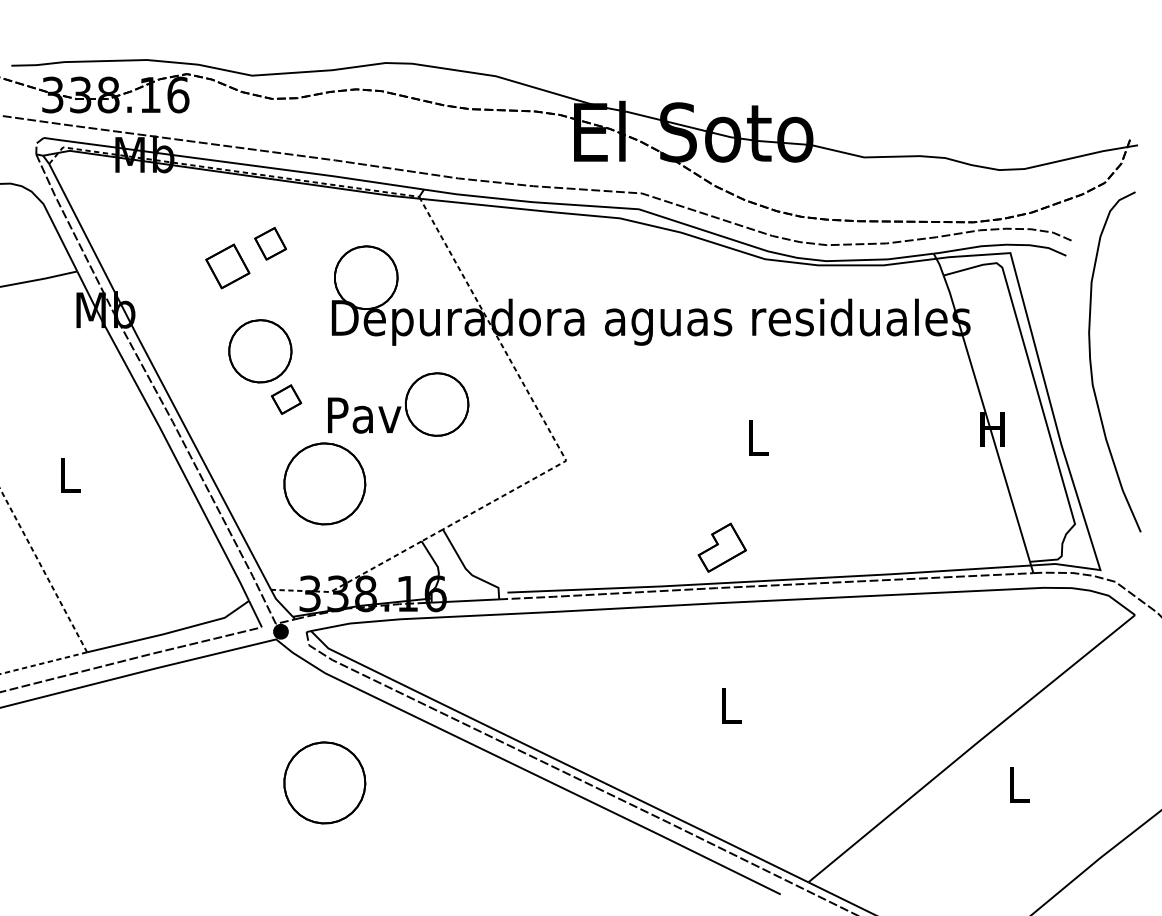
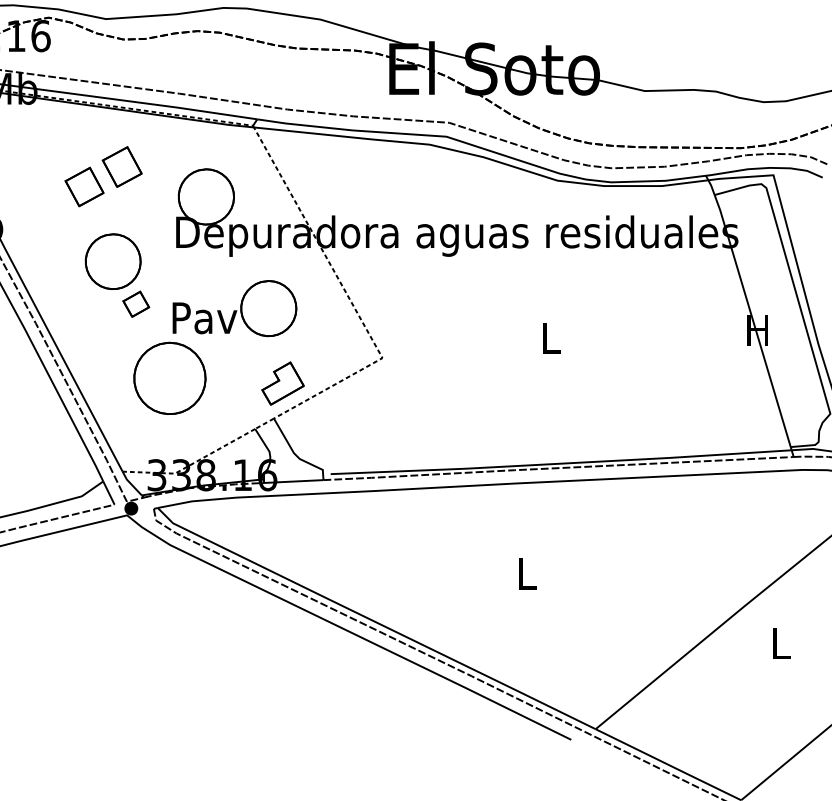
part: (270, 243) -> (122, 166), size x1.43
part: (721, 547) -> (282, 383), moved
part: (324, 782) -> (169, 641), removed

